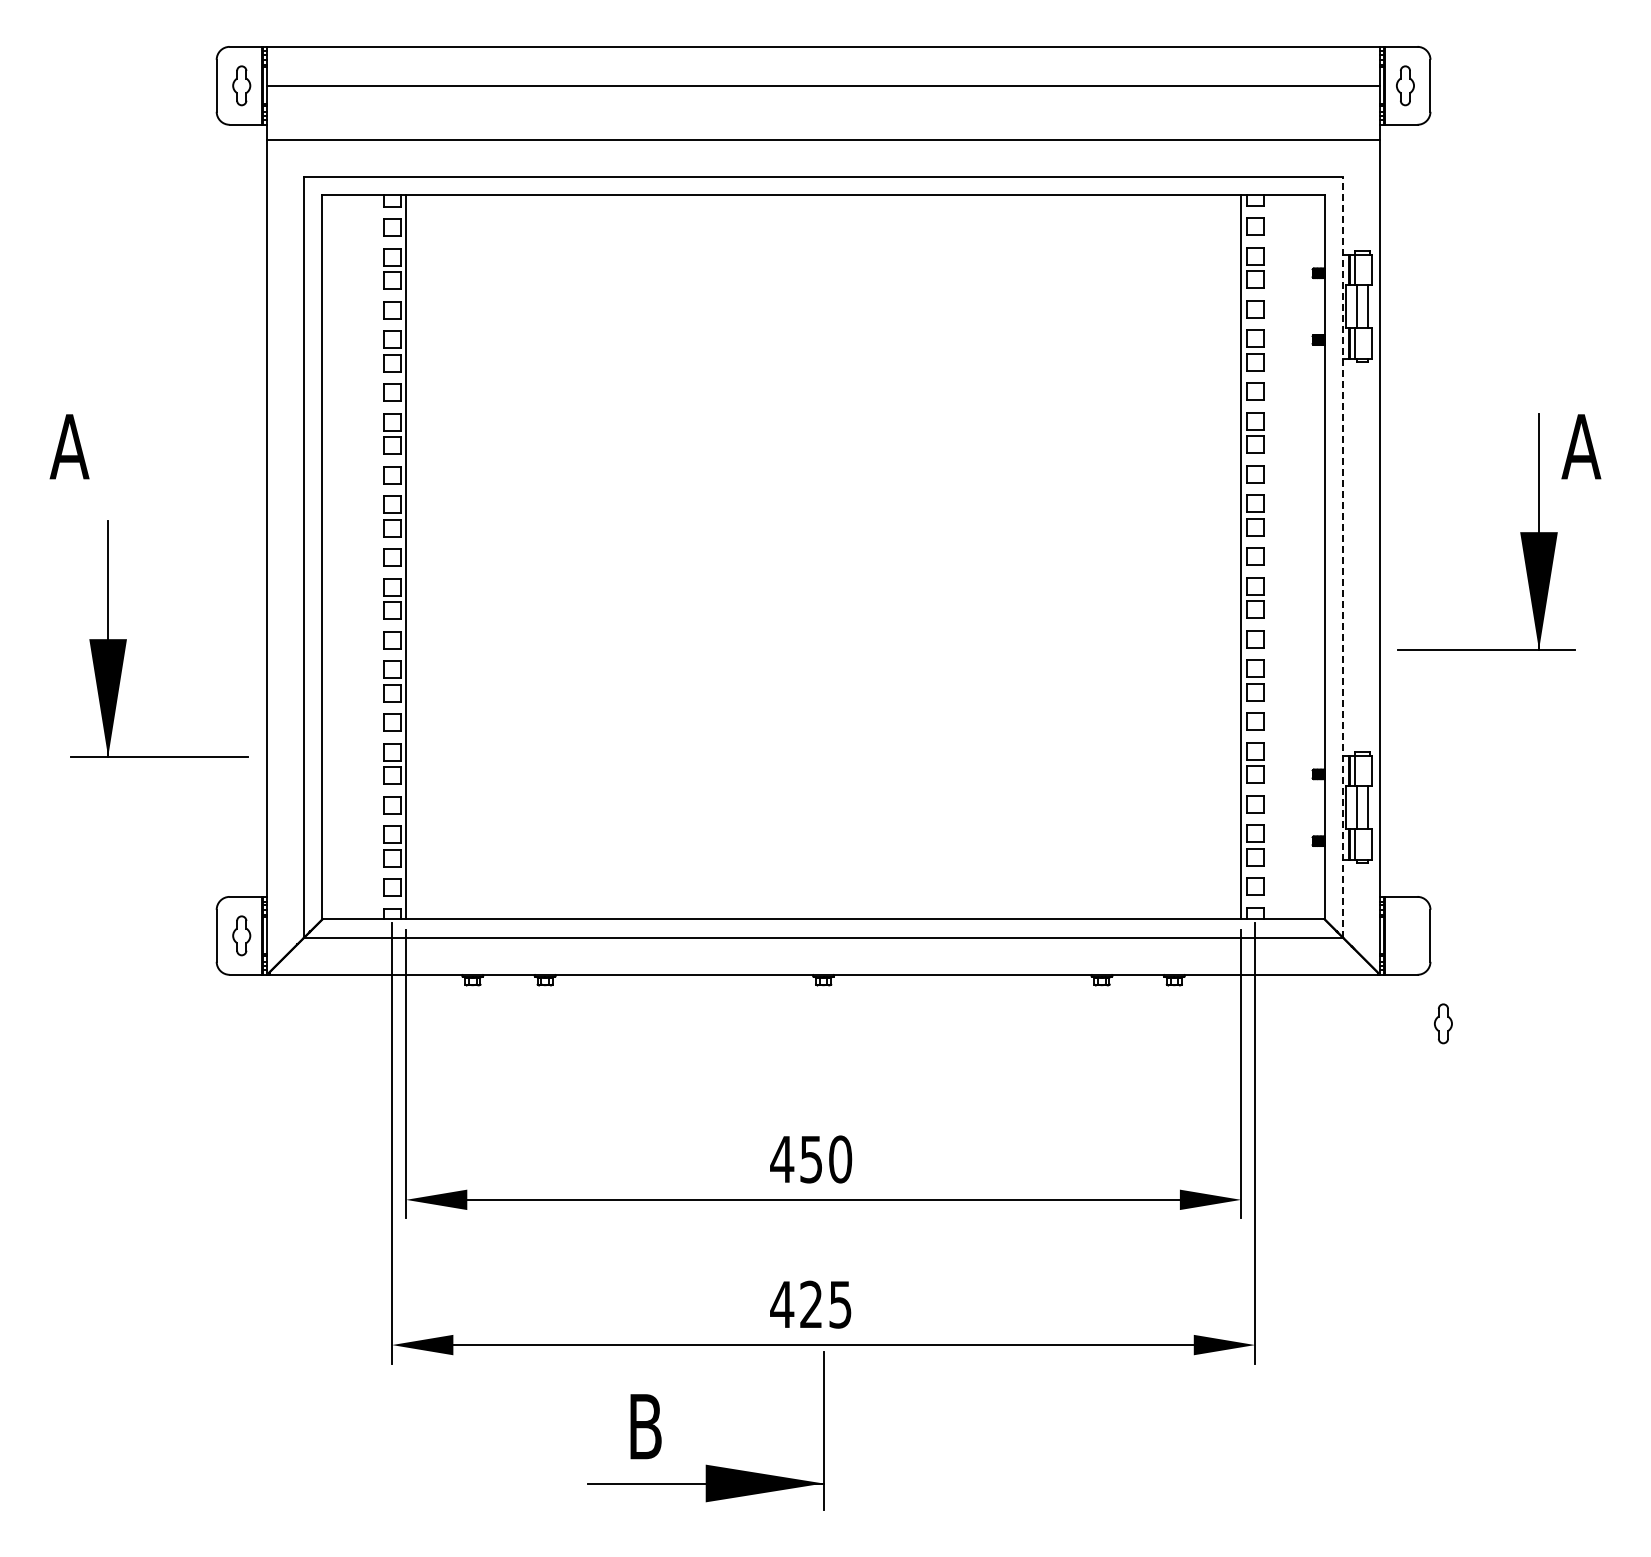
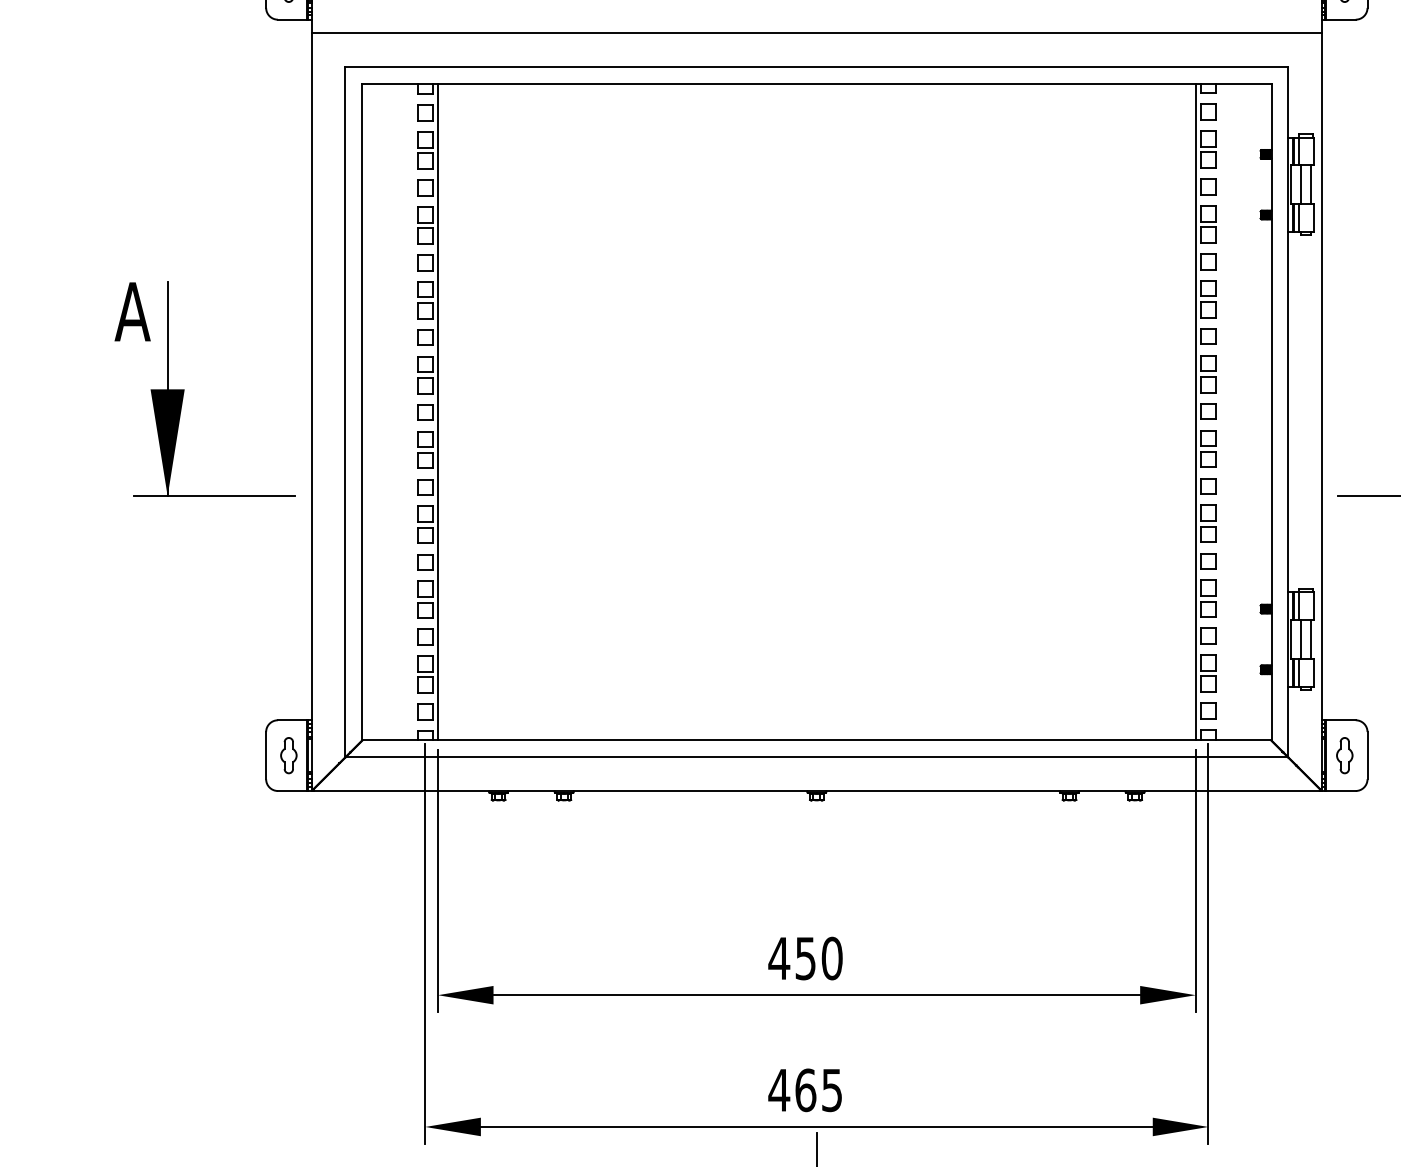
line: (1343, 556) -> (1288, 411), dashed -> solid
part: (126, 639) -> (184, 389), moved
part: (1443, 1023) -> (1344, 755), moved
text: (811, 1304) -> (805, 1090), 425 -> 465

